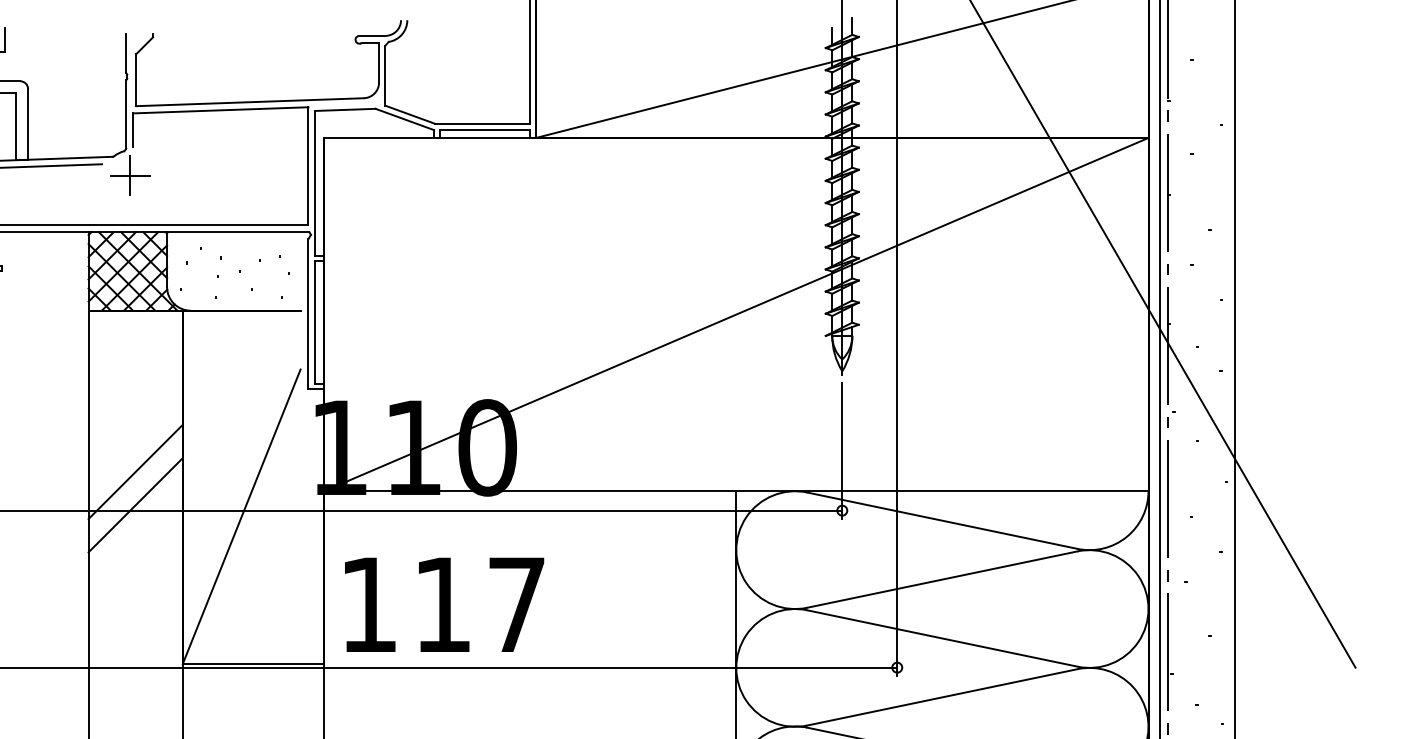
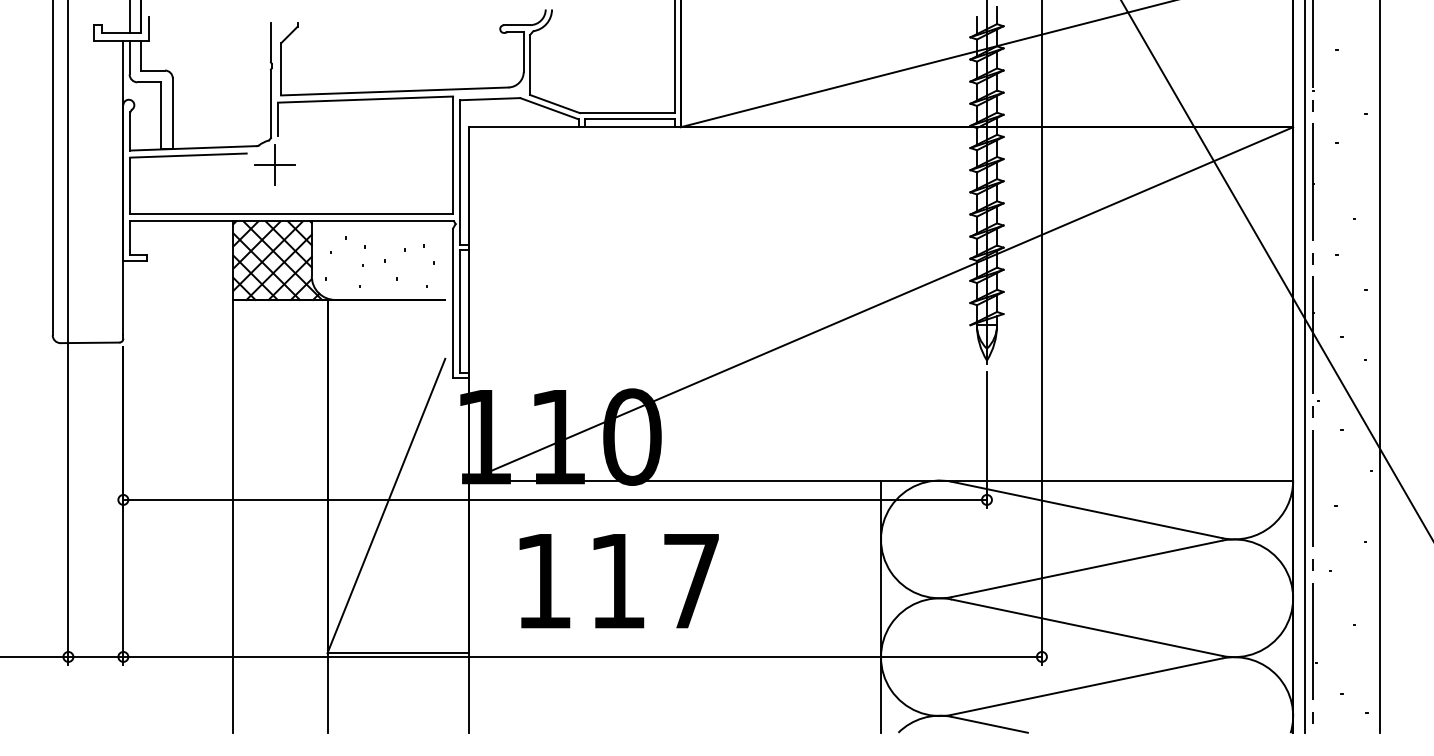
line: (135, 472) -> (280, 461), removed
line: (135, 505) -> (280, 494), removed
text: (443, 605) -> (618, 581), moved

